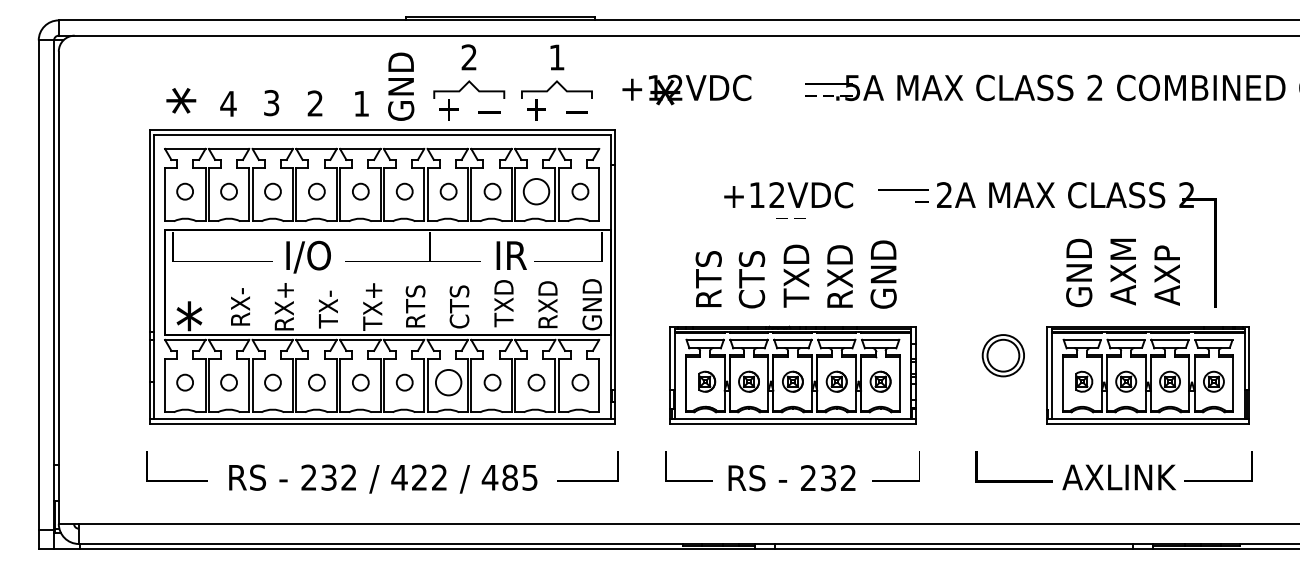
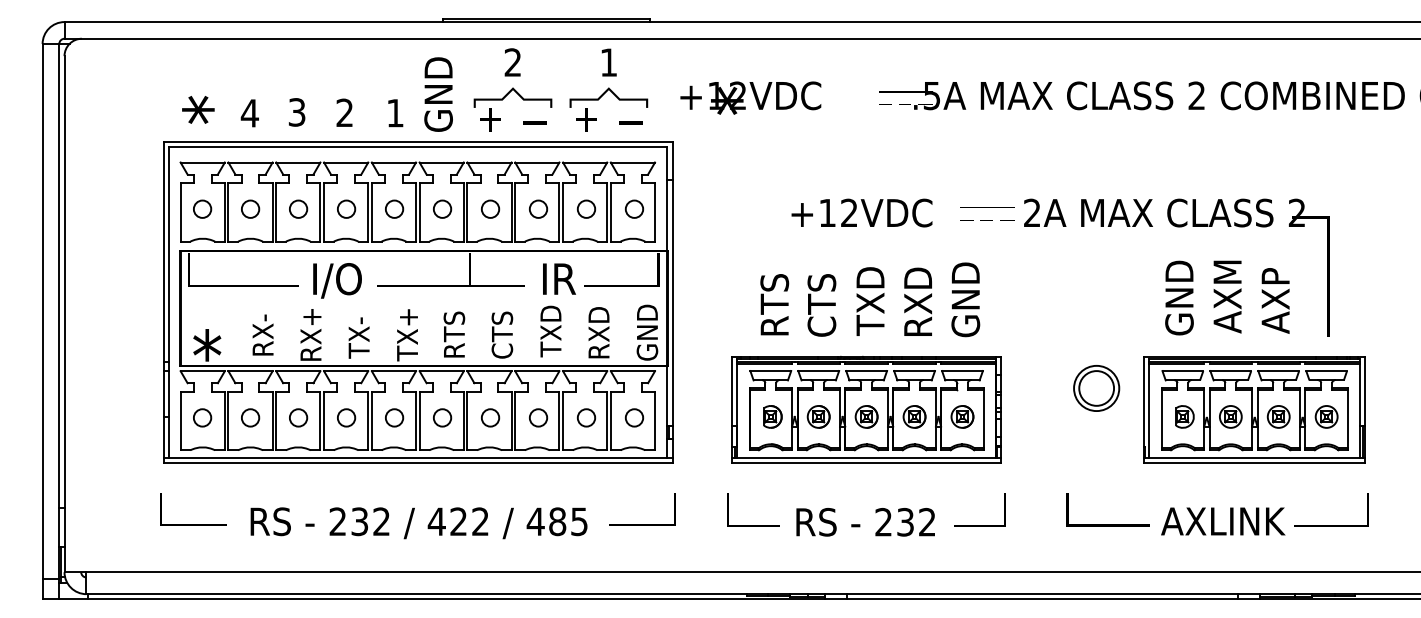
circle: (536, 191) -> (586, 208), size x0.62
line: (788, 218) -> (973, 220), moved
circle: (448, 382) -> (490, 417), size x0.62

